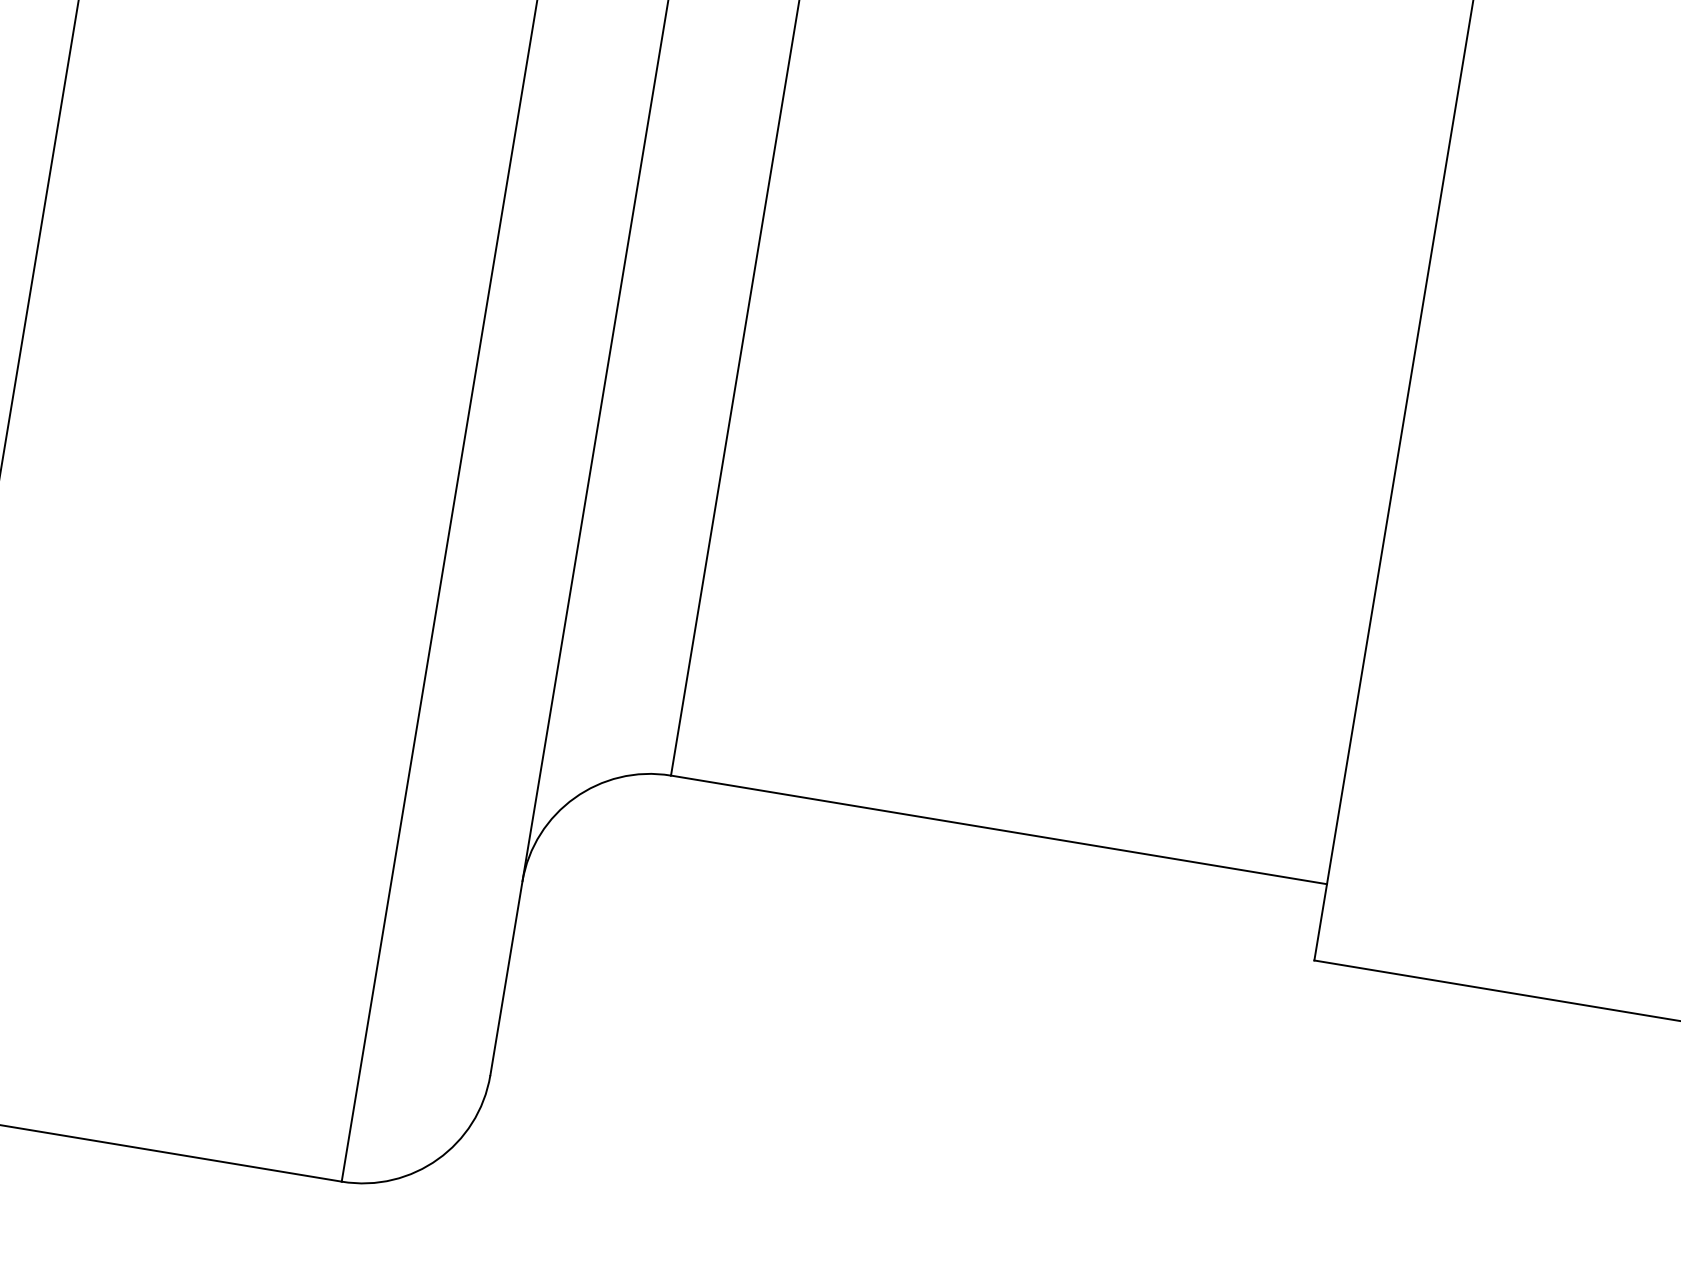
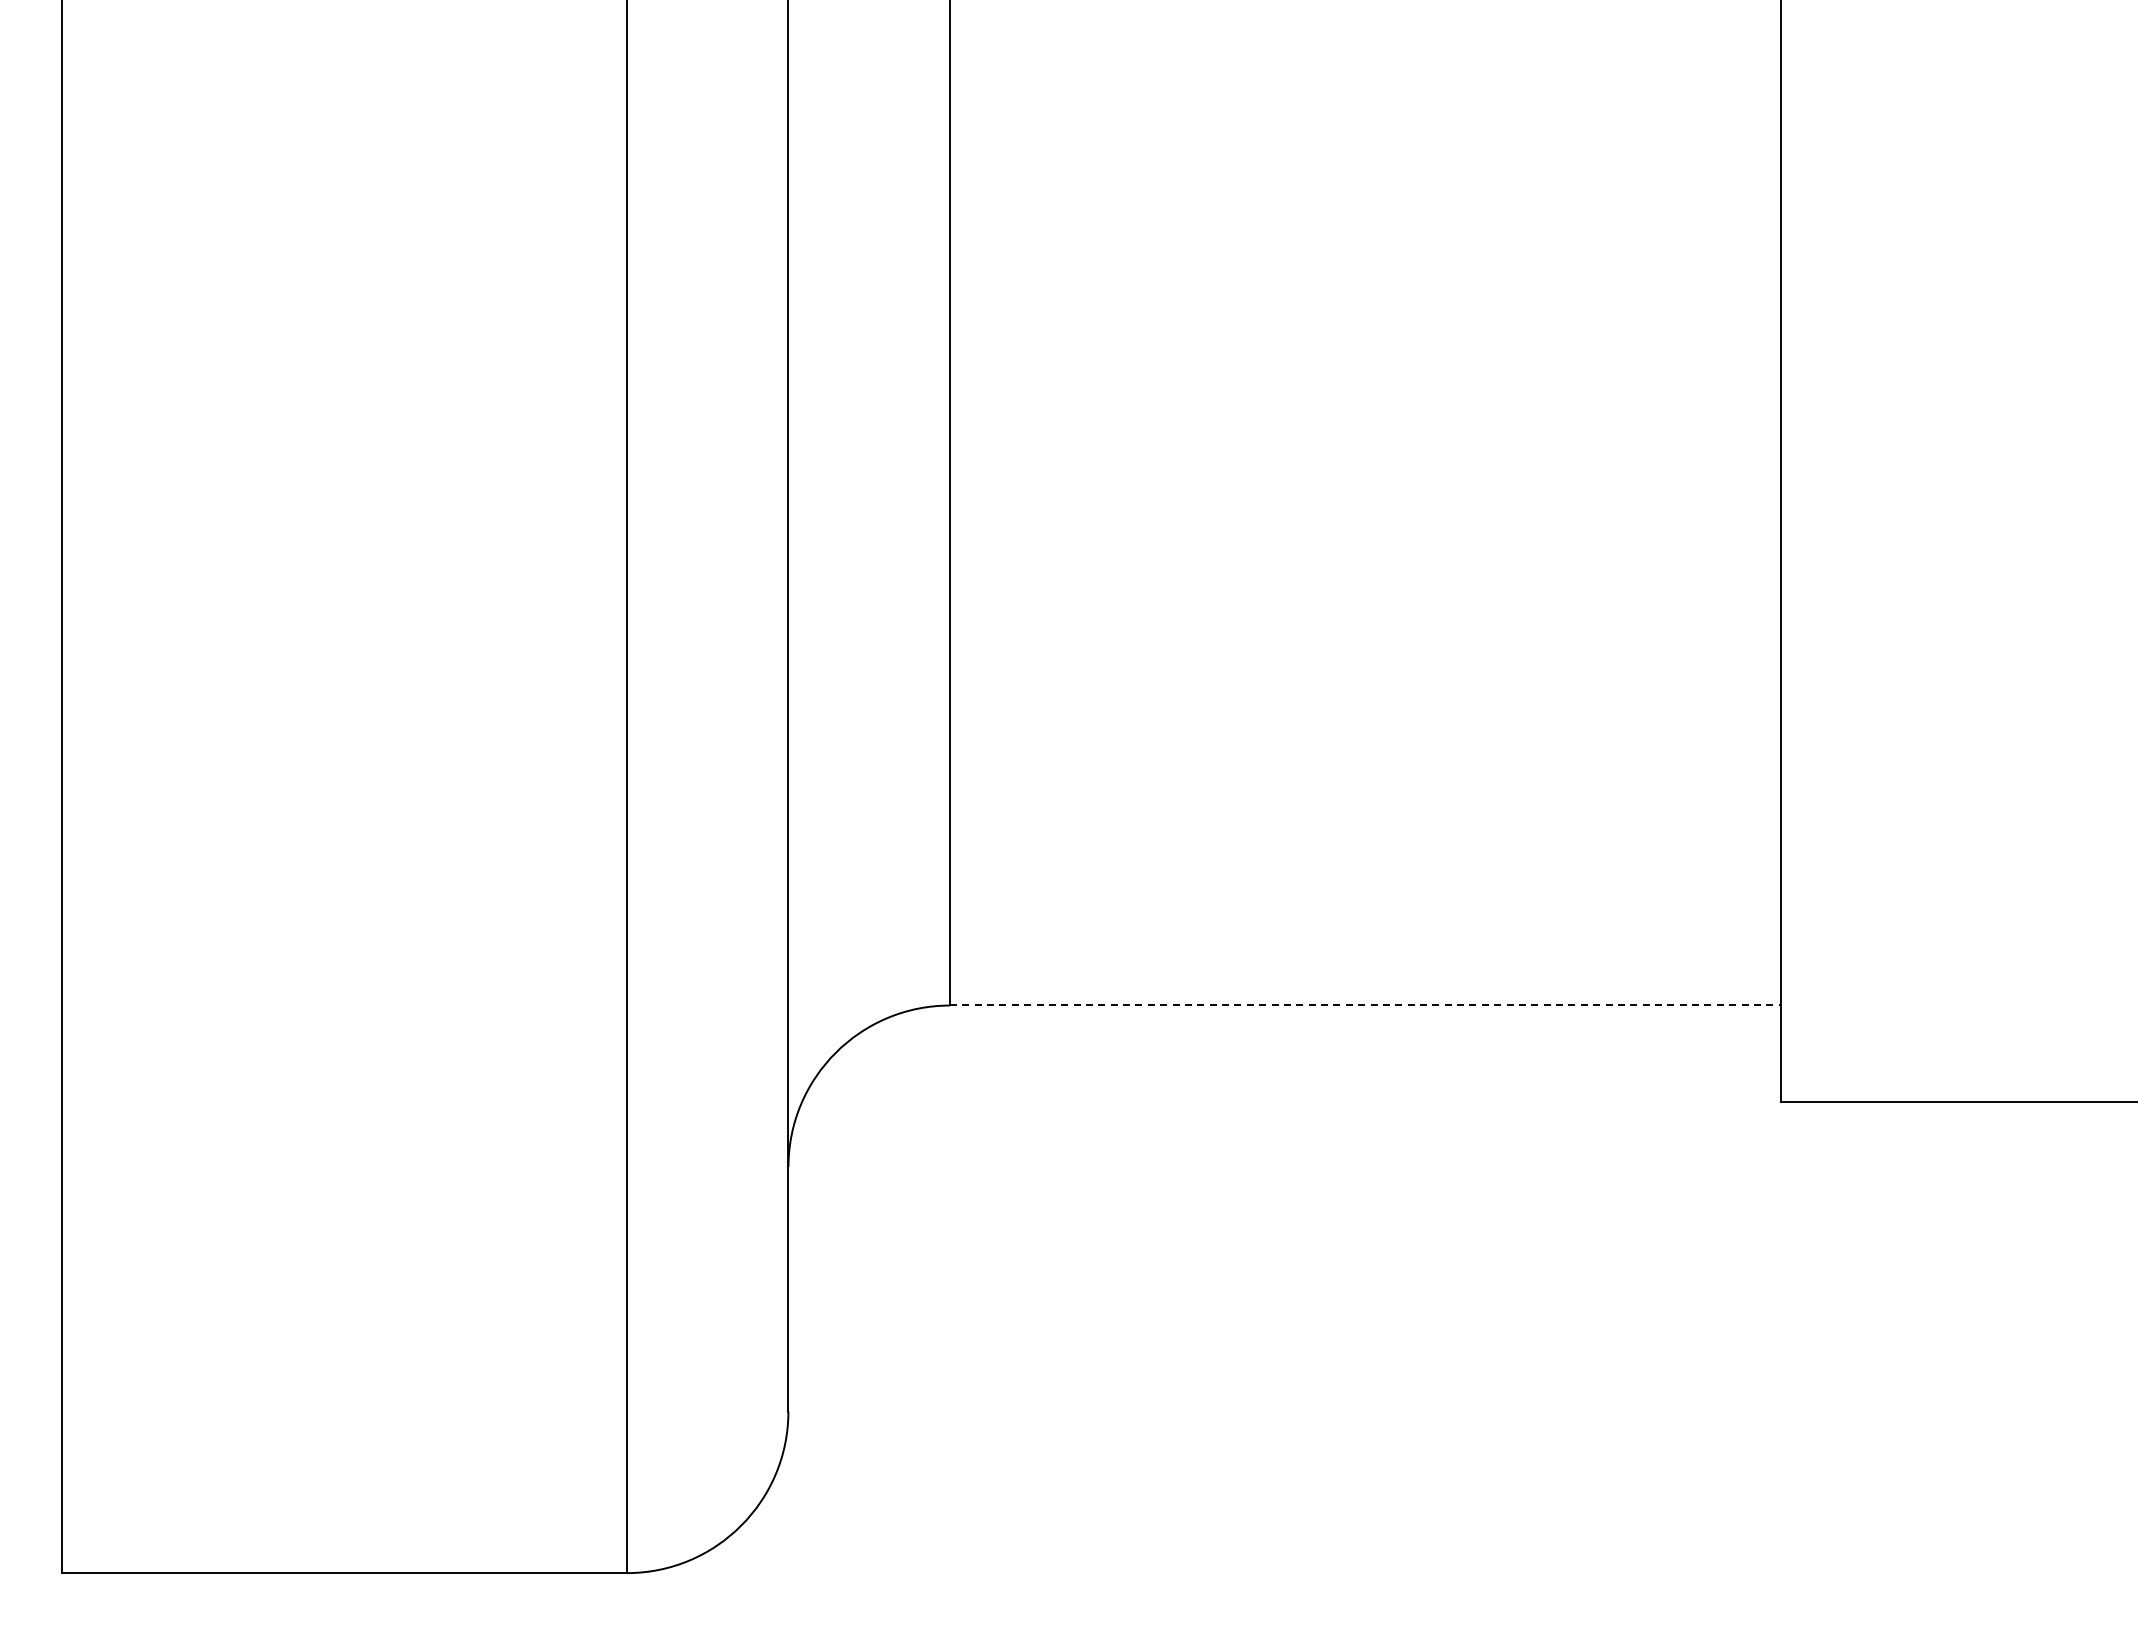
line: (999, 829) -> (1365, 1005), solid -> dashed

